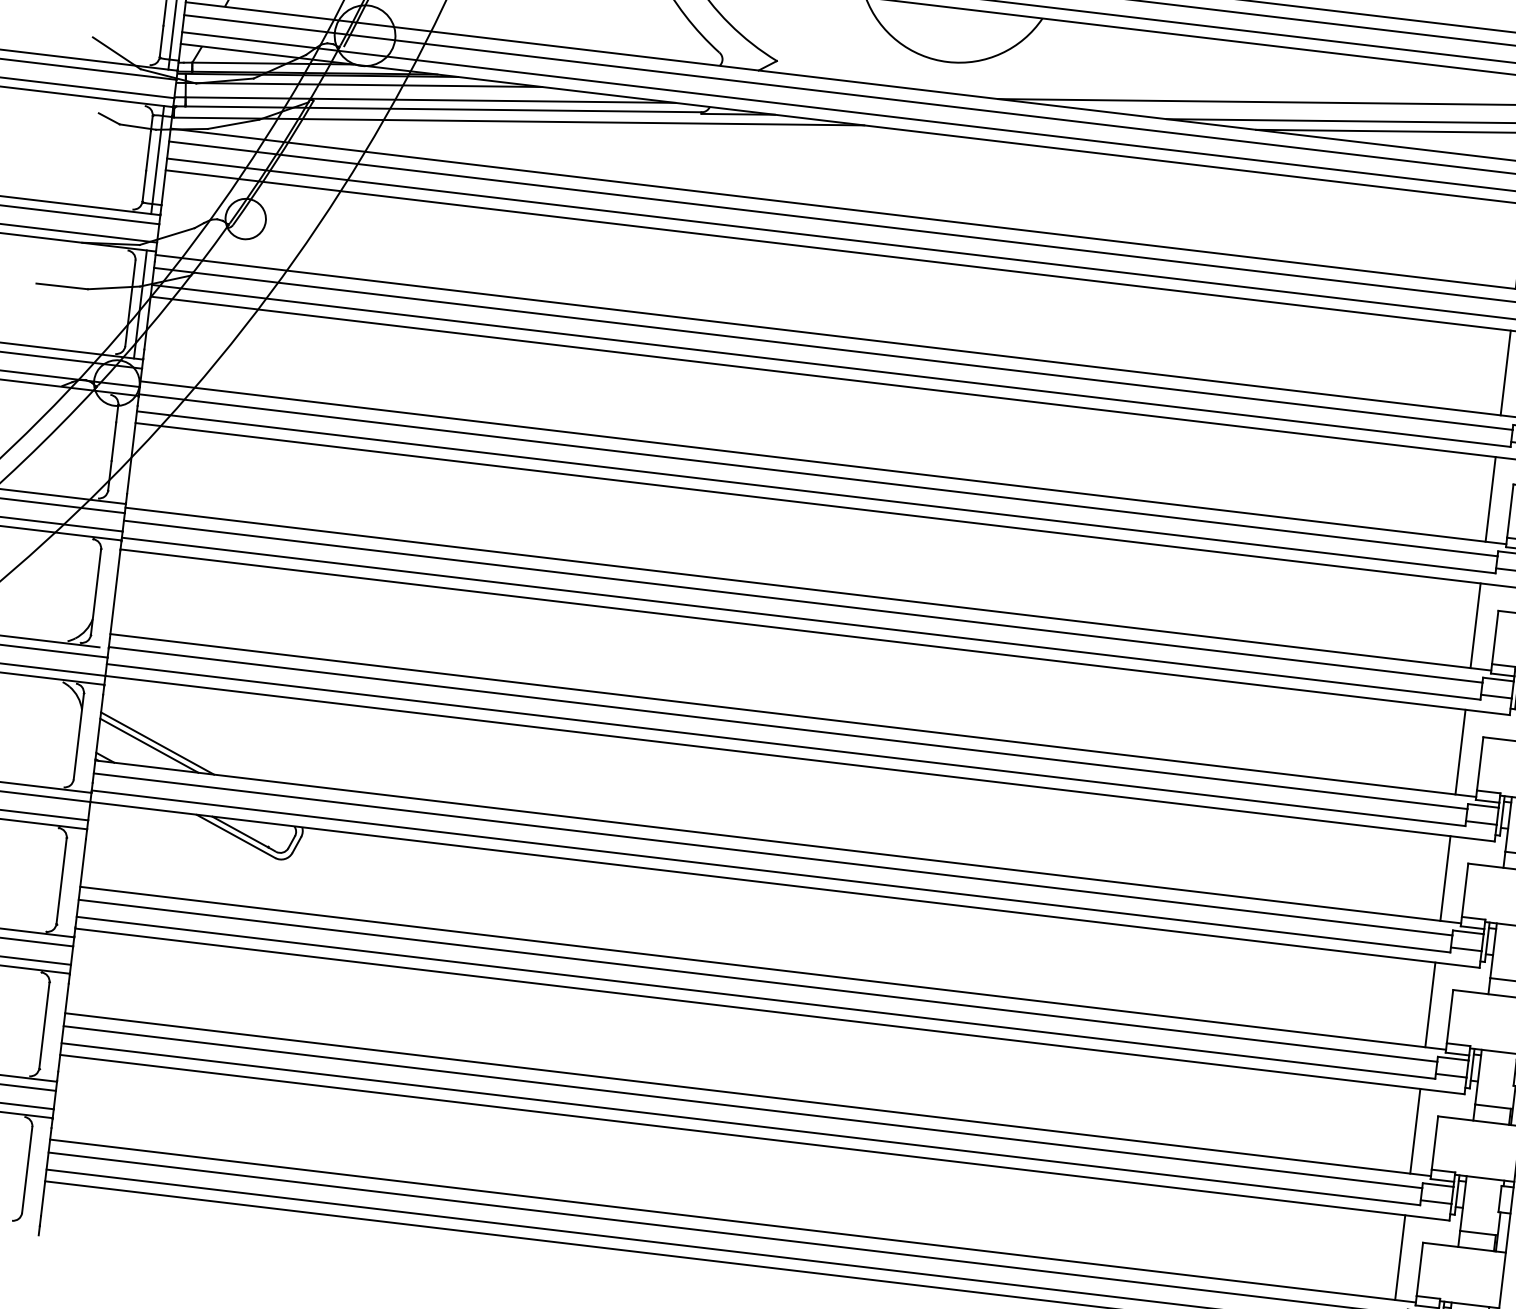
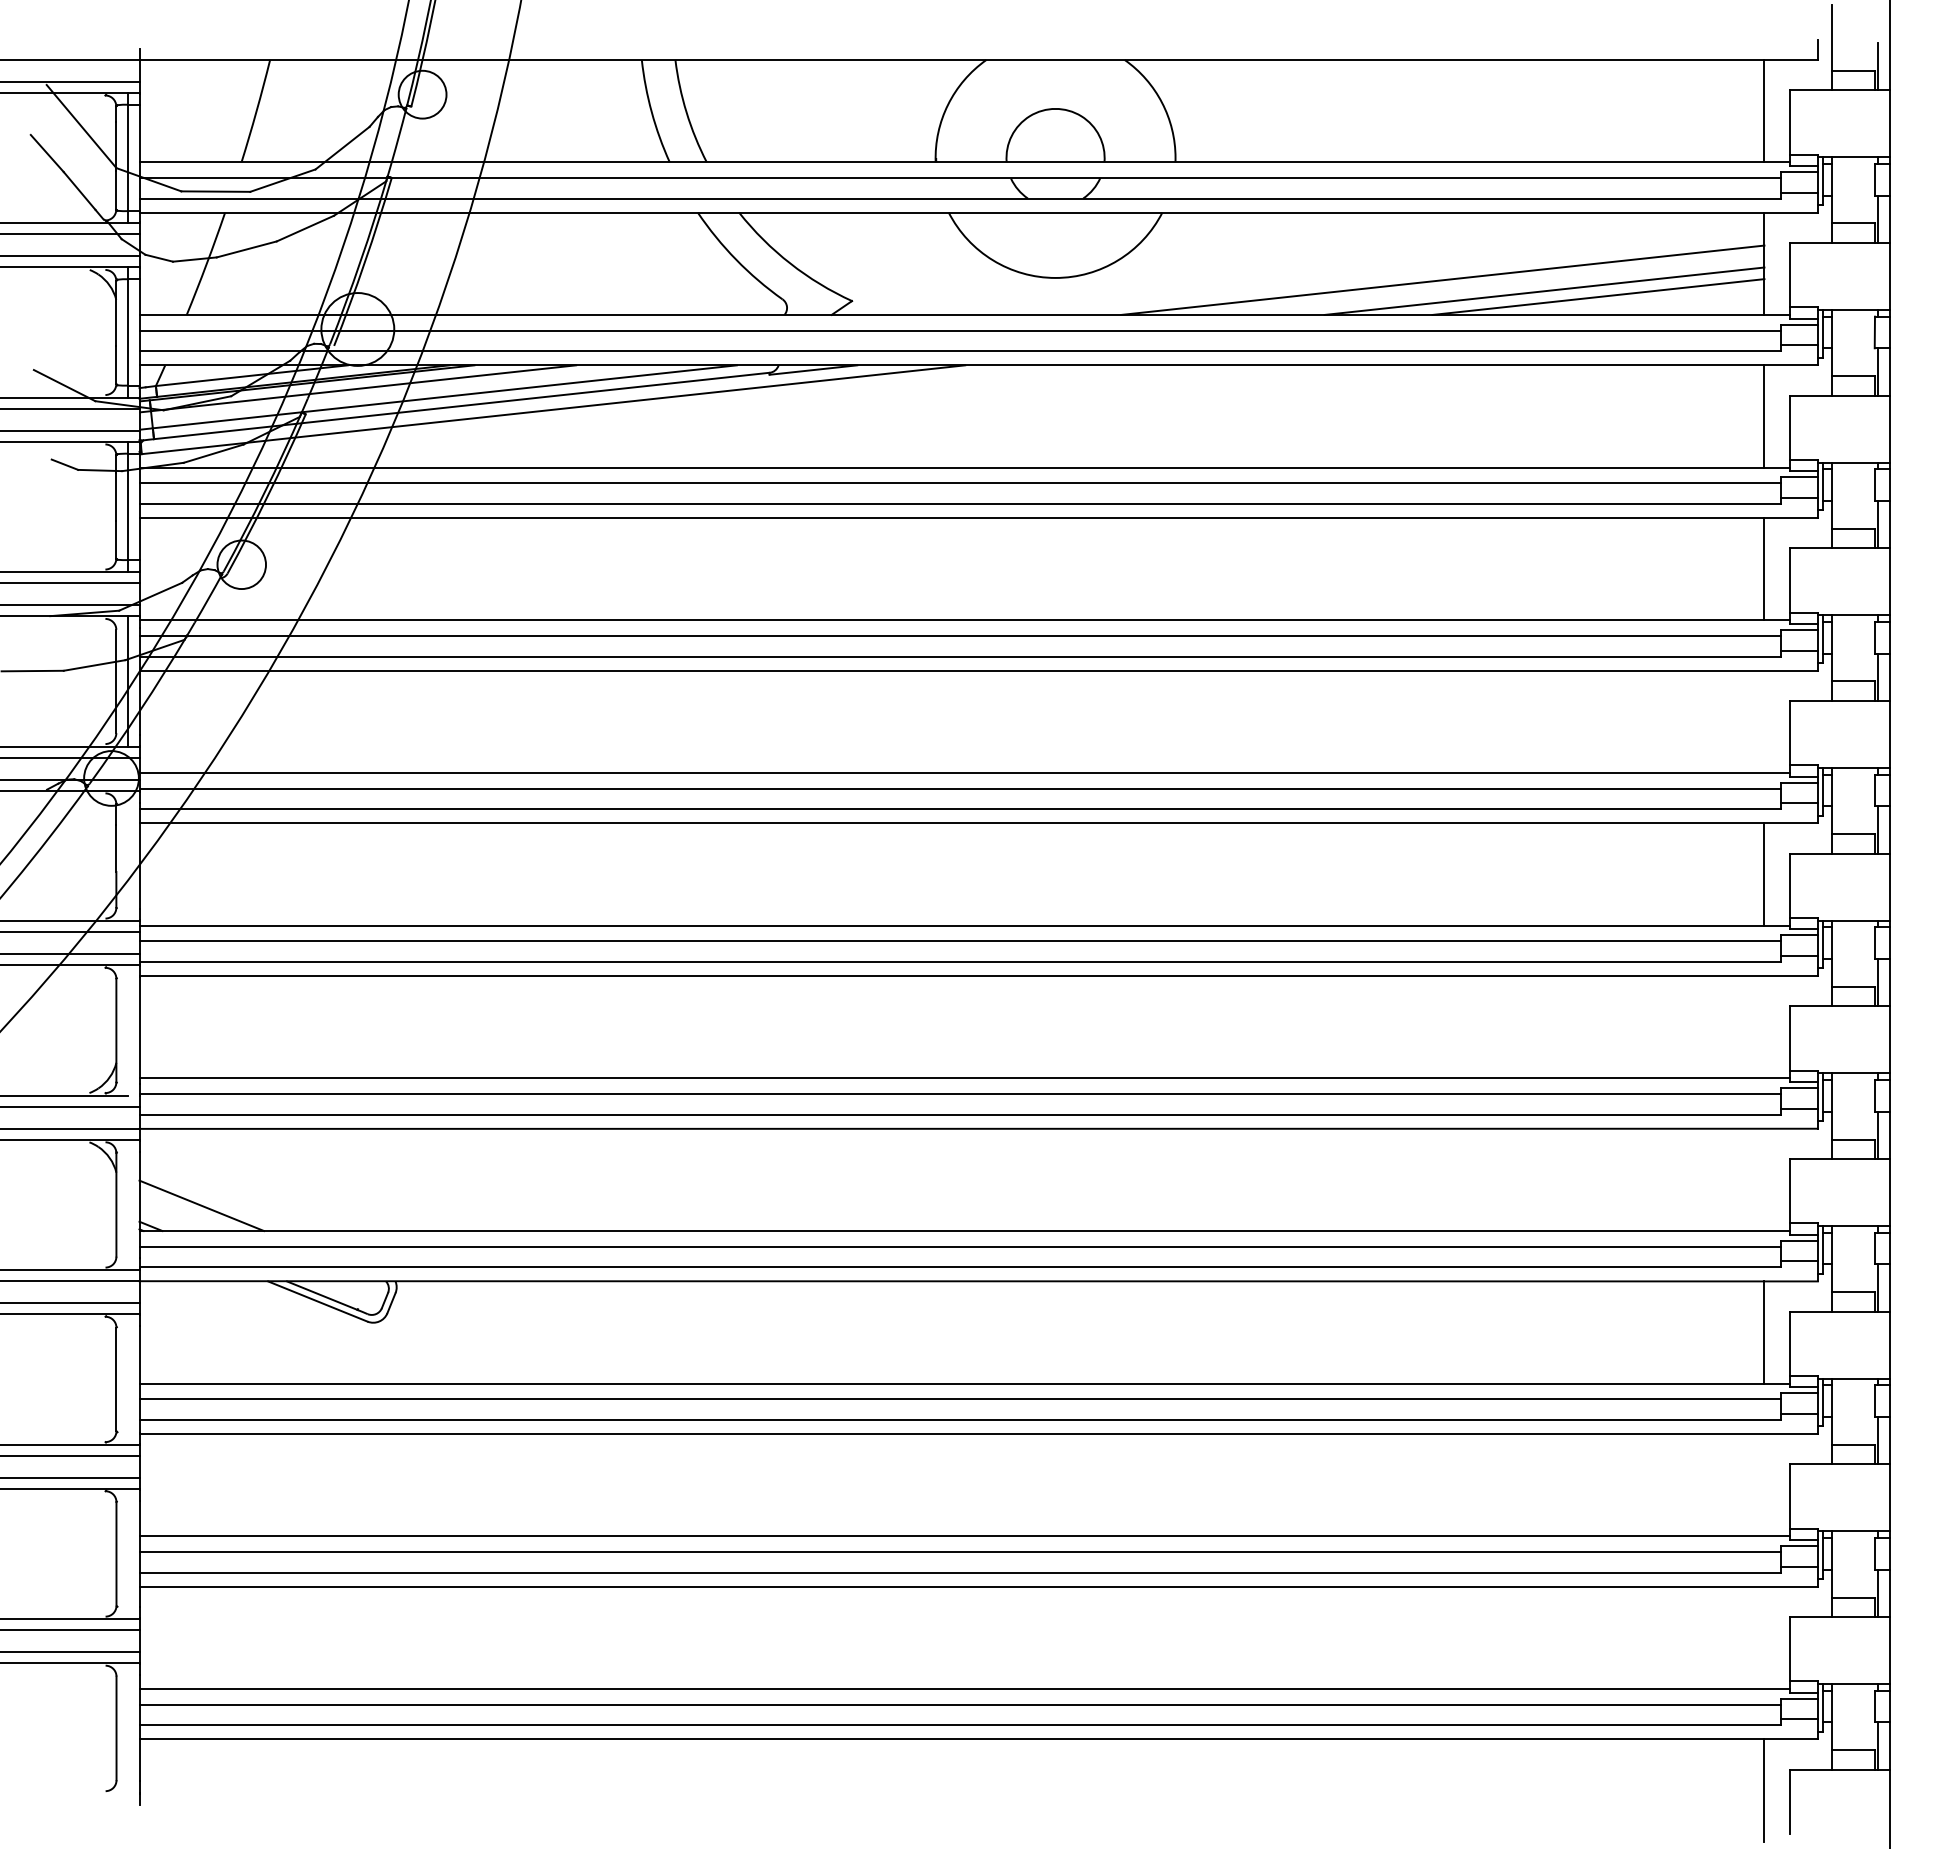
line: (1490, 499) -> (1764, 721), removed
line: (156, 743) -> (210, 1202), removed
line: (1460, 752) -> (1764, 1027), removed
line: (1445, 878) -> (1764, 1179), removed
line: (1415, 1131) -> (1764, 1485), removed
line: (1400, 1257) -> (1764, 1637), removed

